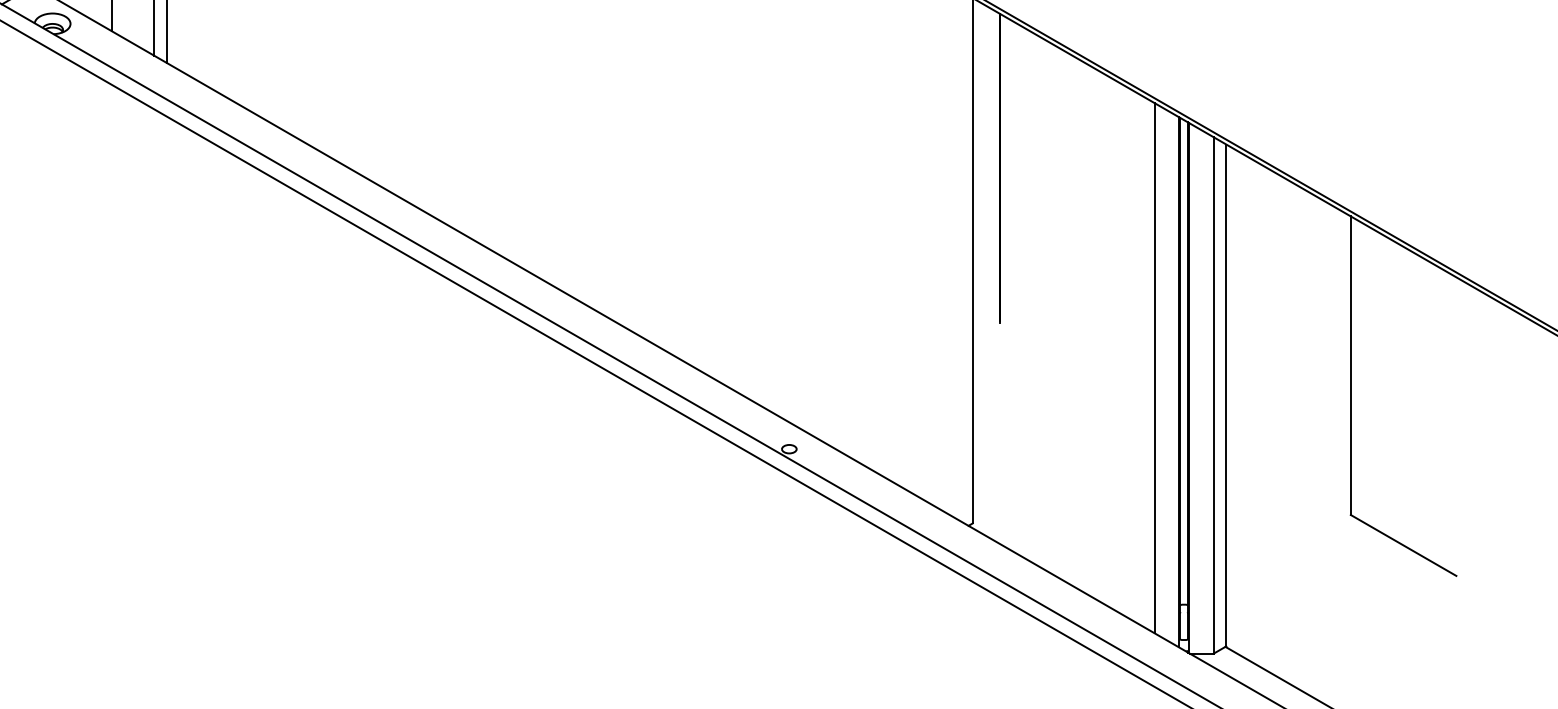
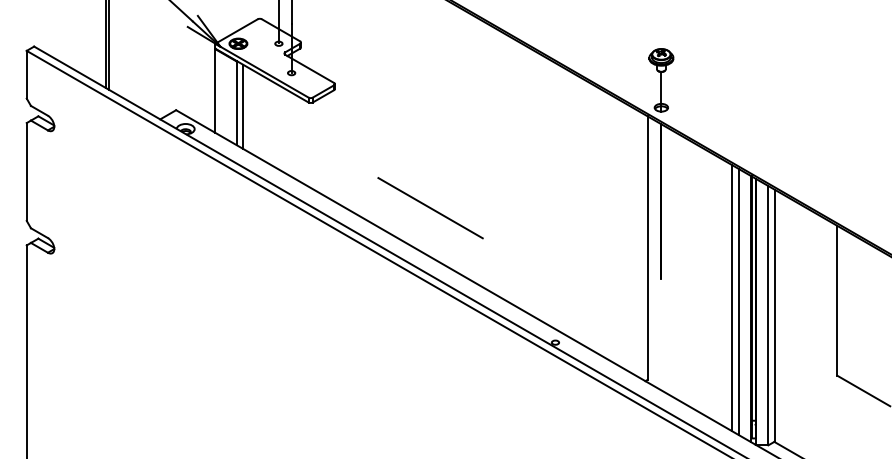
line: (540, 181) -> (430, 208), added
line: (1142, 361) -> (732, 298), added

